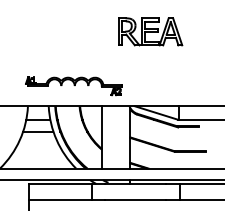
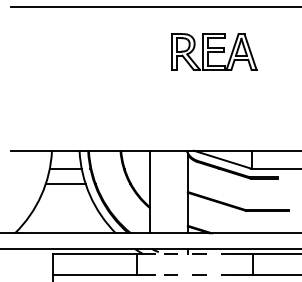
part: (73, 85) -> (112, 123), removed
line: (135, 183) -> (194, 253), solid -> dashed
line: (135, 199) -> (194, 274), solid -> dashed

